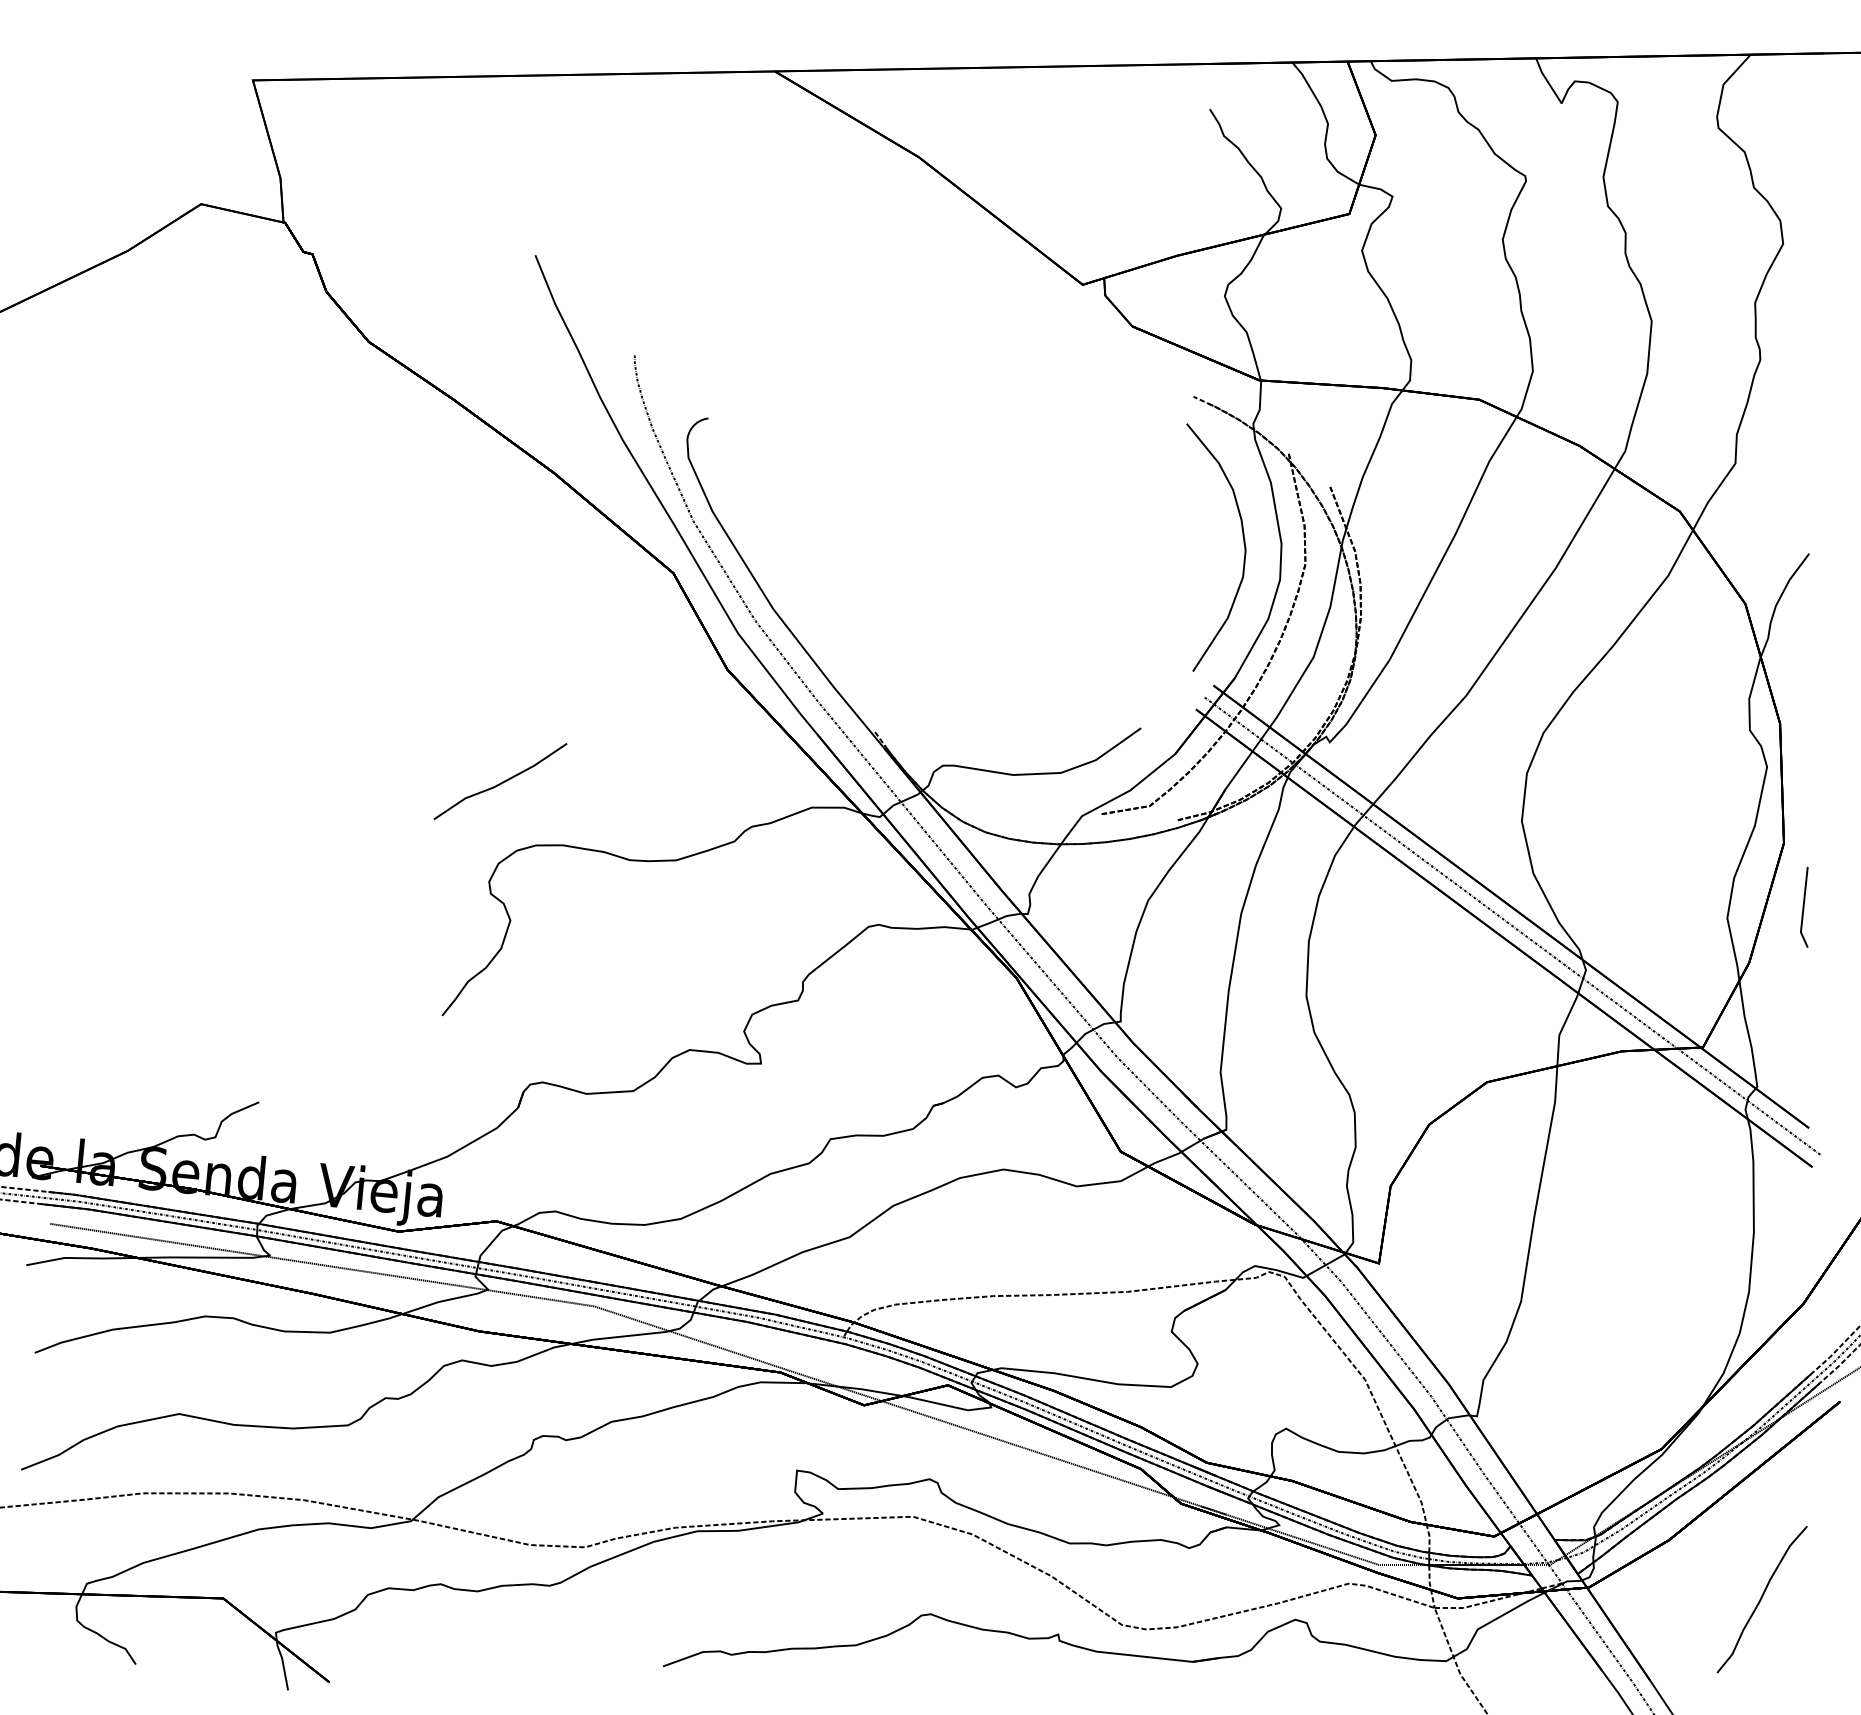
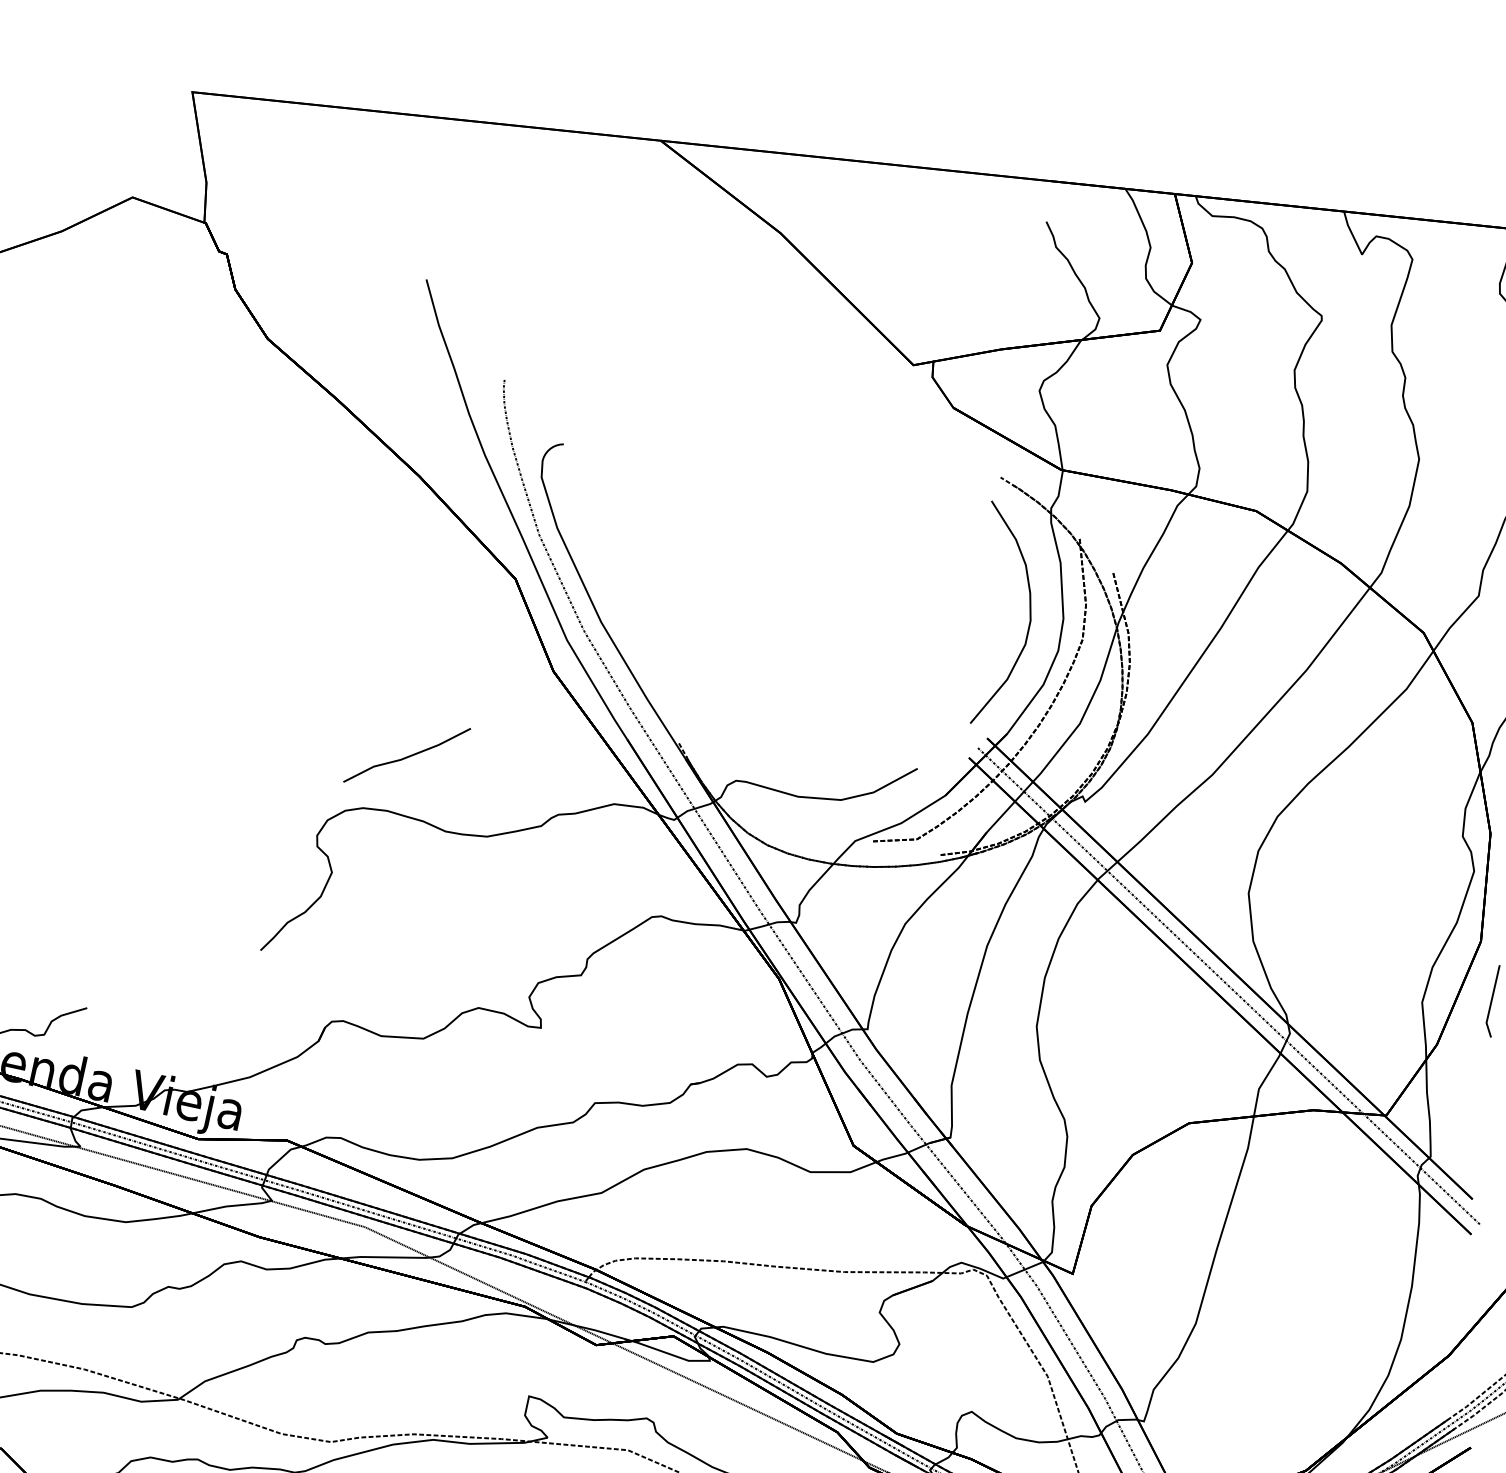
curve: (500, 782) -> (407, 756), moved

